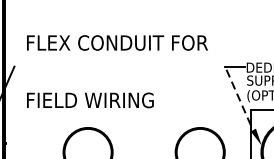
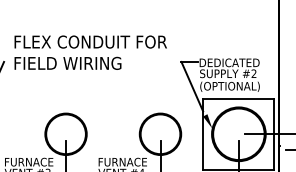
line: (238, 95) -> (192, 86), dashed -> solid
text: (89, 99) -> (67, 62), moved

